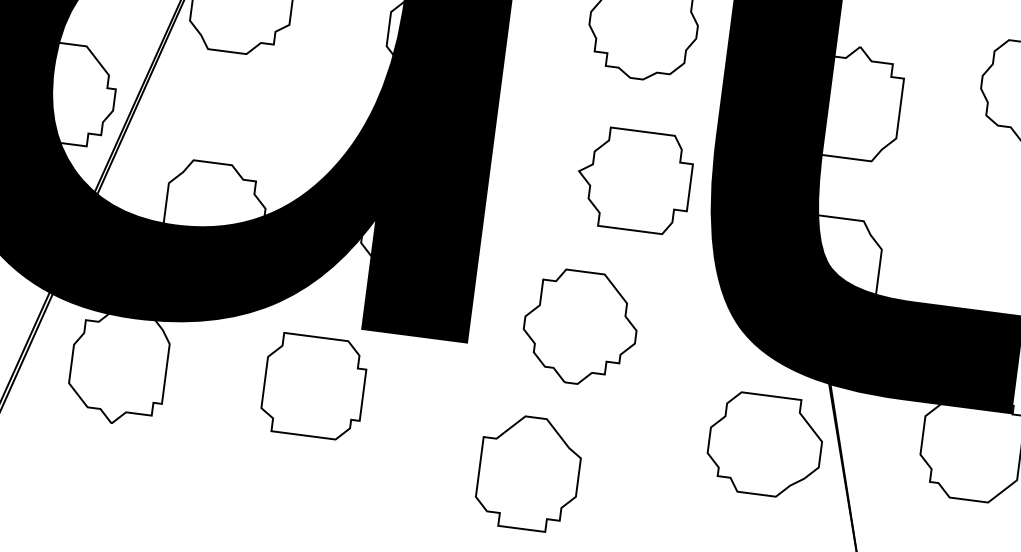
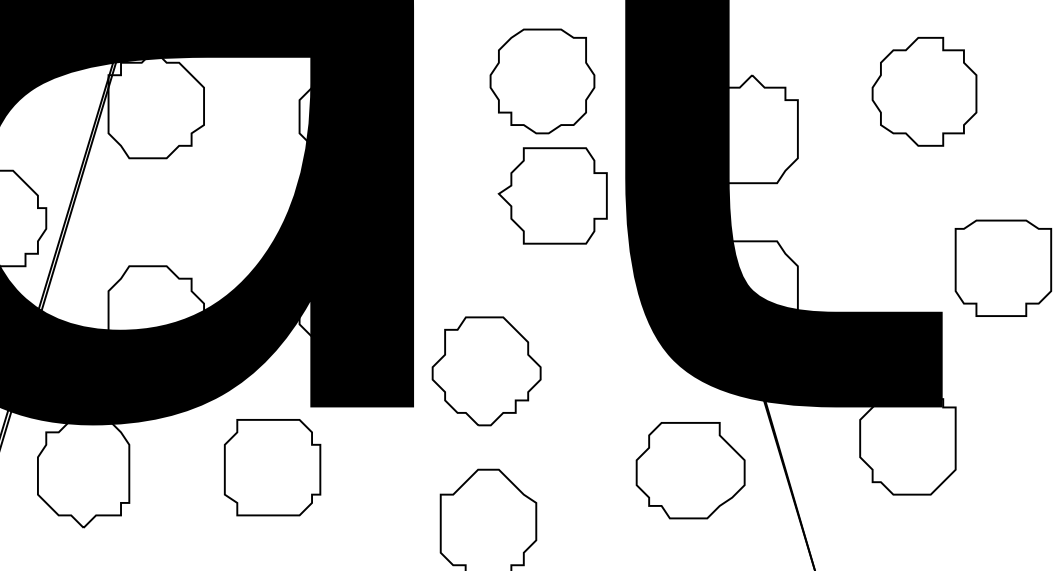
part: (634, 180) -> (552, 195), moved
part: (580, 327) -> (486, 371), moved
part: (765, 445) -> (690, 470), moved

